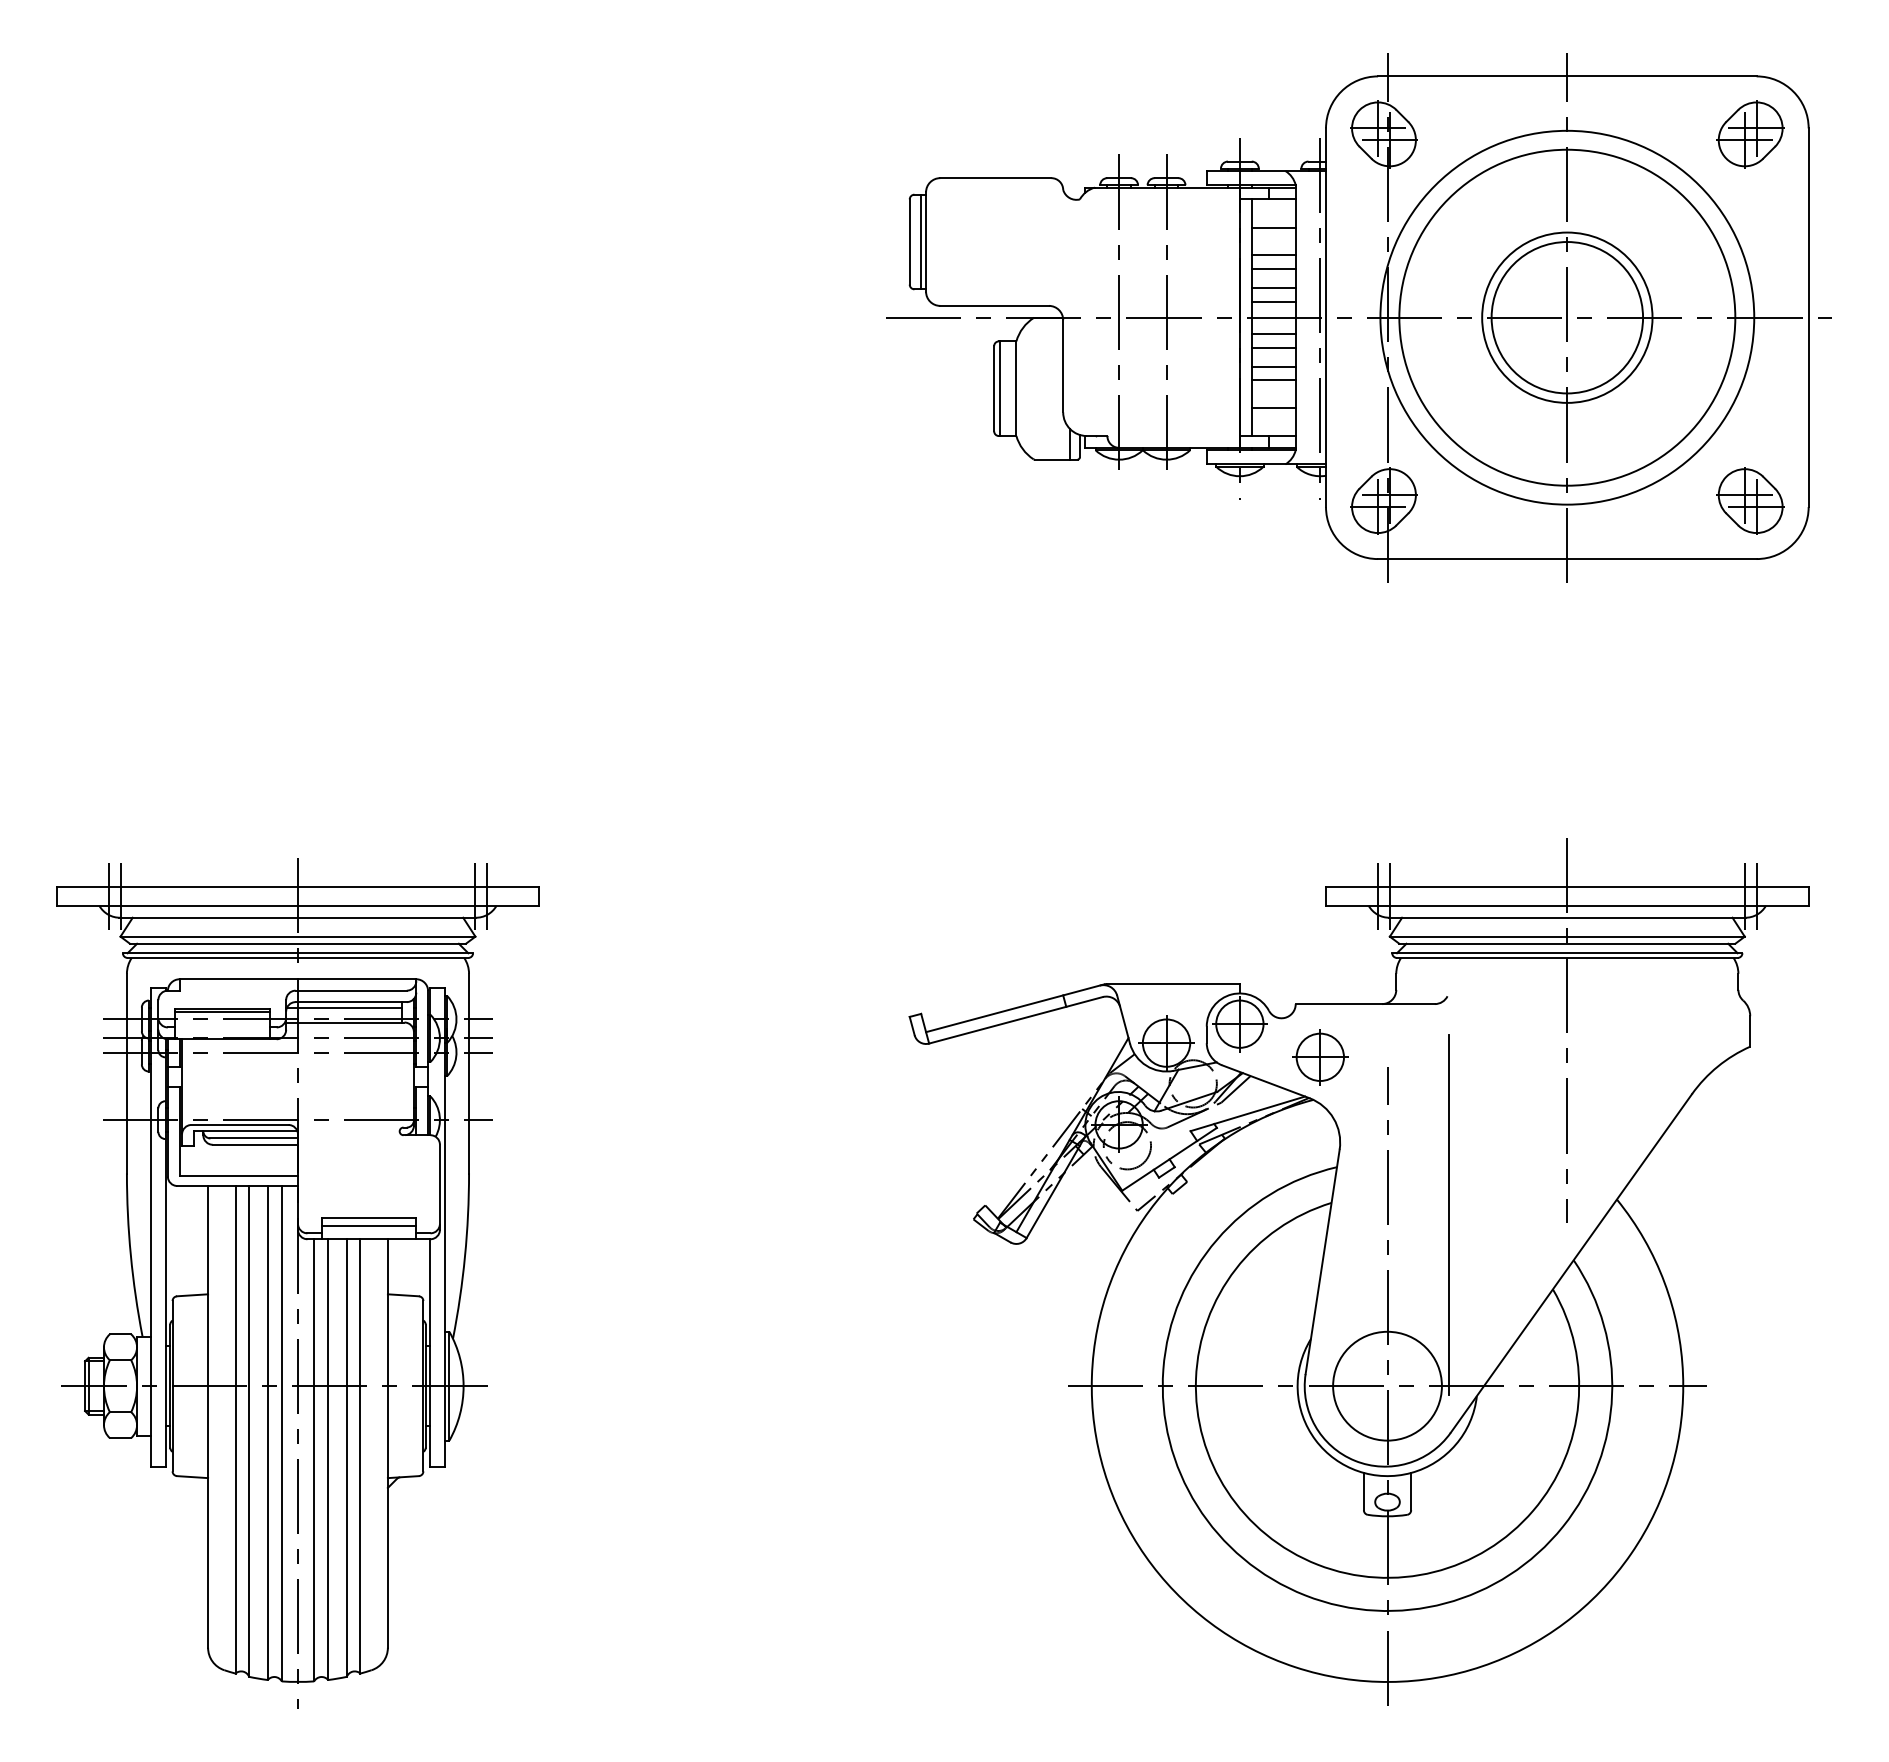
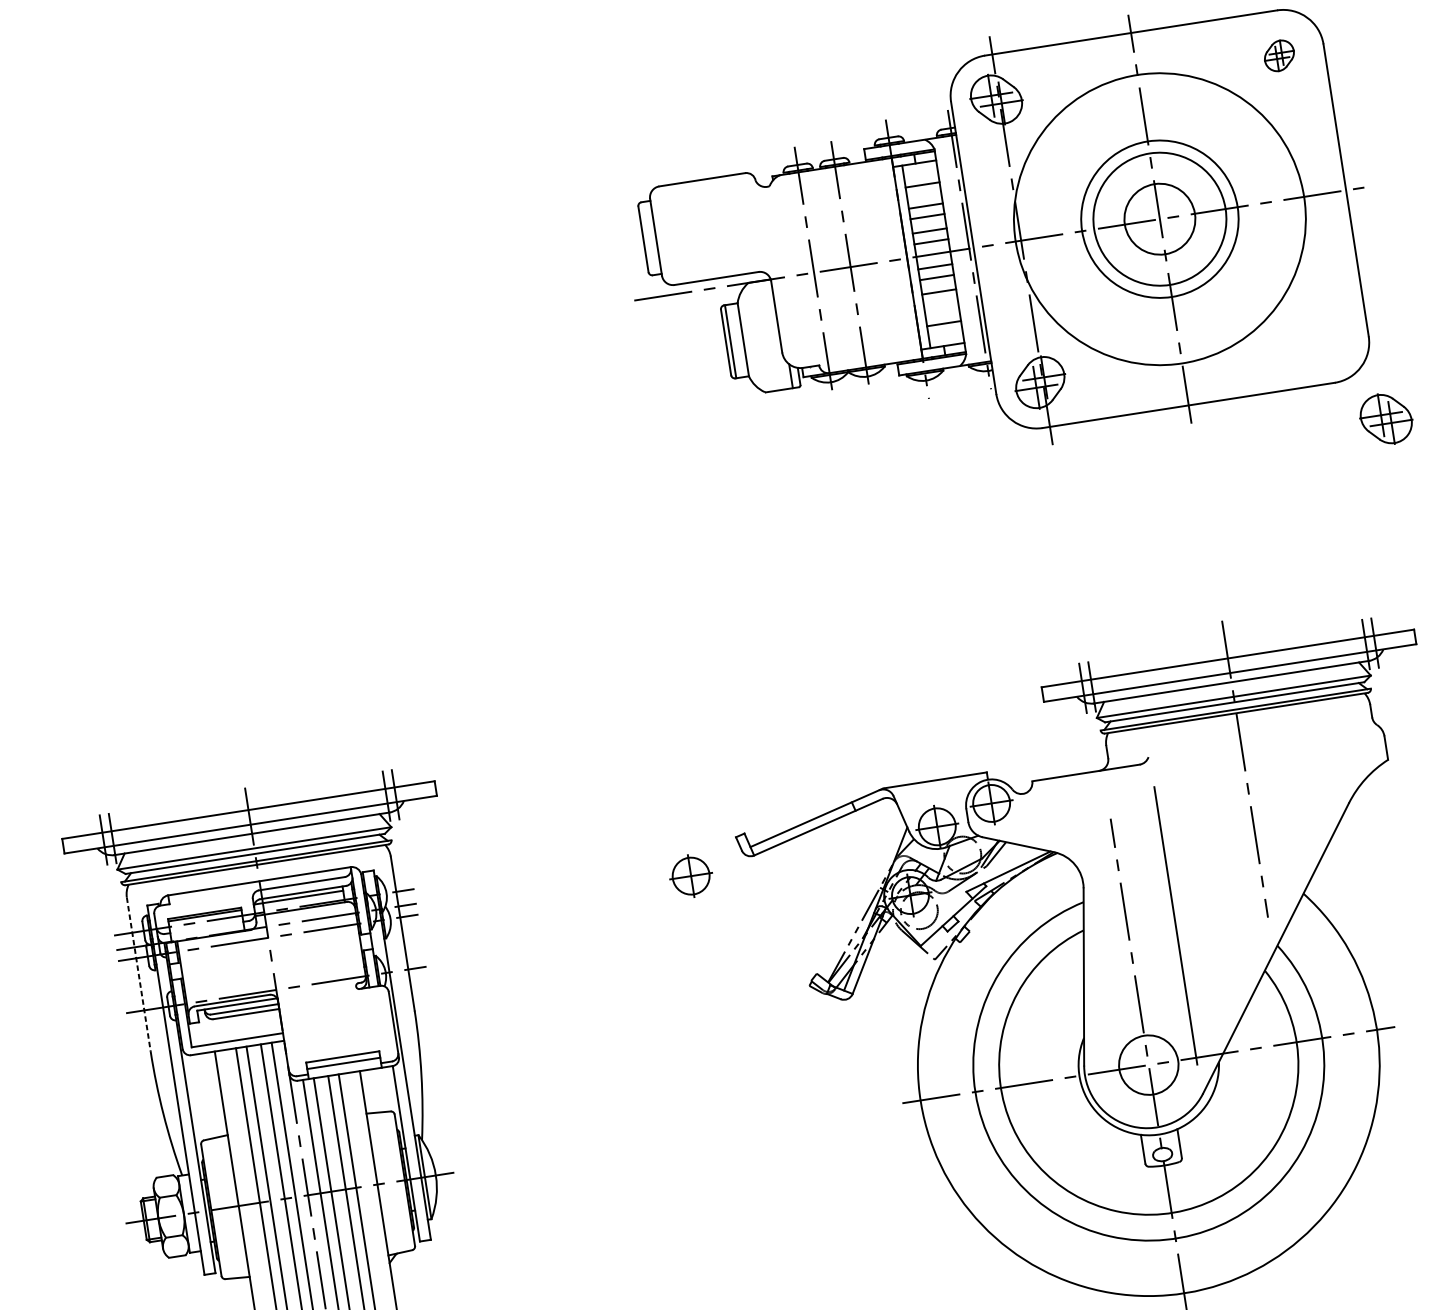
part: (1750, 134) -> (1279, 55), size x0.6
line: (921, 241) -> (652, 237), removed
circle: (1567, 317) -> (1160, 219), size x0.6
circle: (1567, 317) -> (1160, 219), size x0.6
line: (1273, 380) -> (940, 302), removed
part: (1750, 500) -> (1386, 418), moved
part: (1320, 1057) -> (691, 876), moved
line: (126, 1073) -> (138, 974), solid -> dashed
circle: (1387, 1385) -> (1148, 1064), size x0.7

